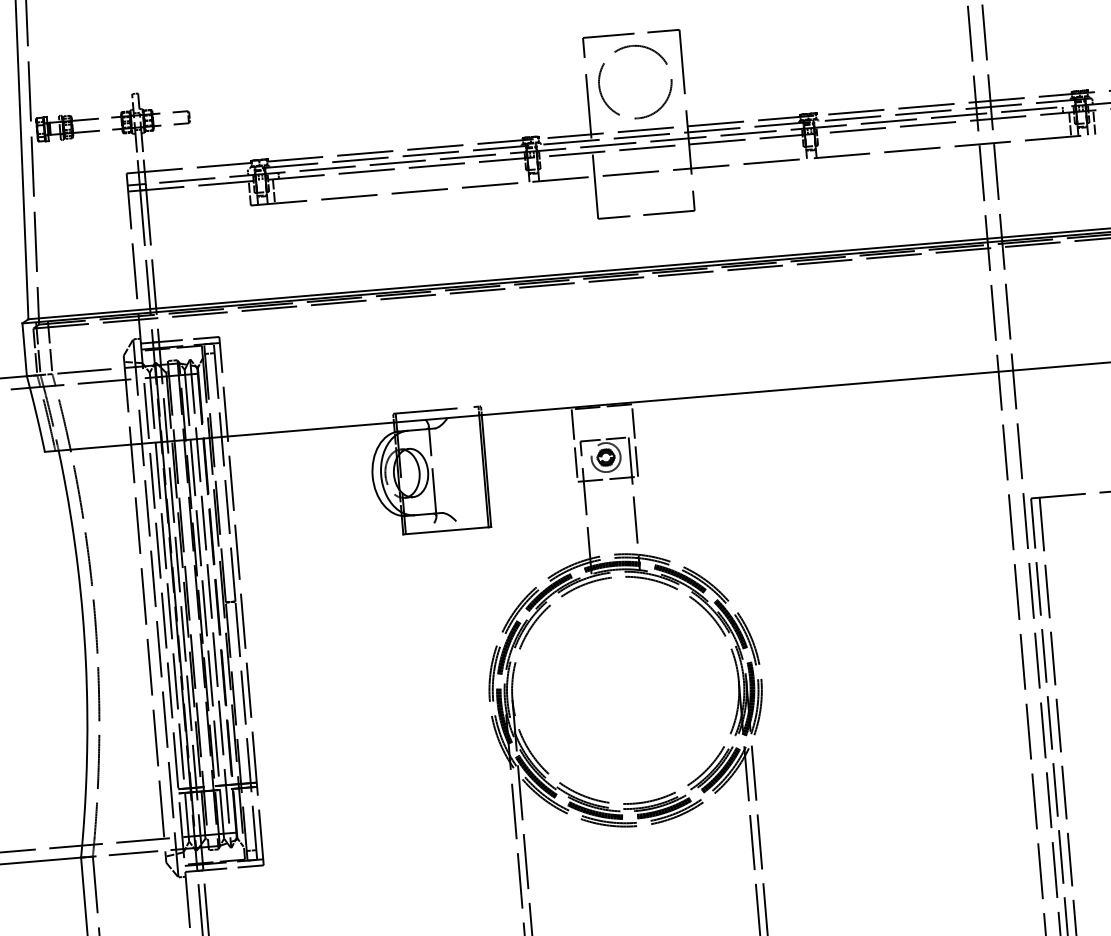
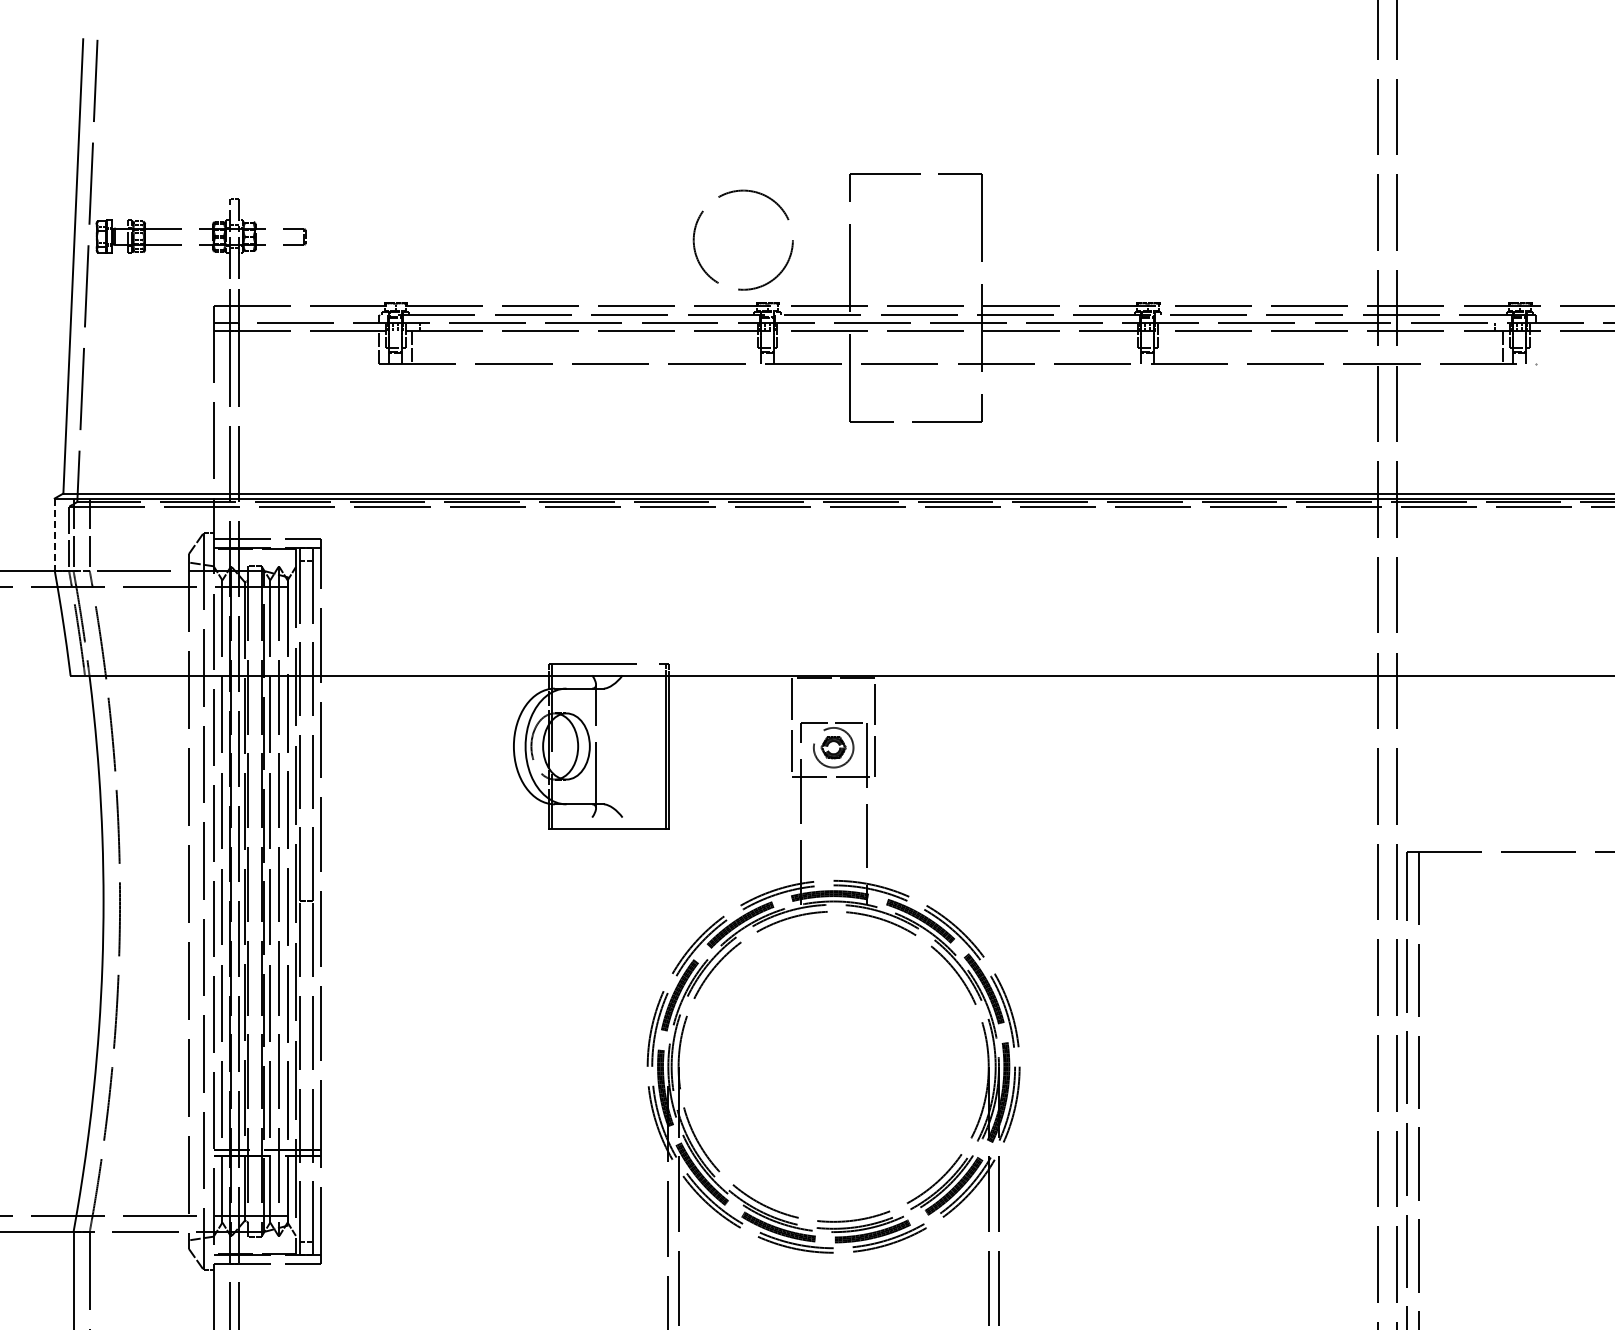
circle: (634, 81) -> (742, 239), moved
line: (1094, 122) -> (1536, 347), removed
line: (24, 350) -> (54, 535), solid -> dashed

